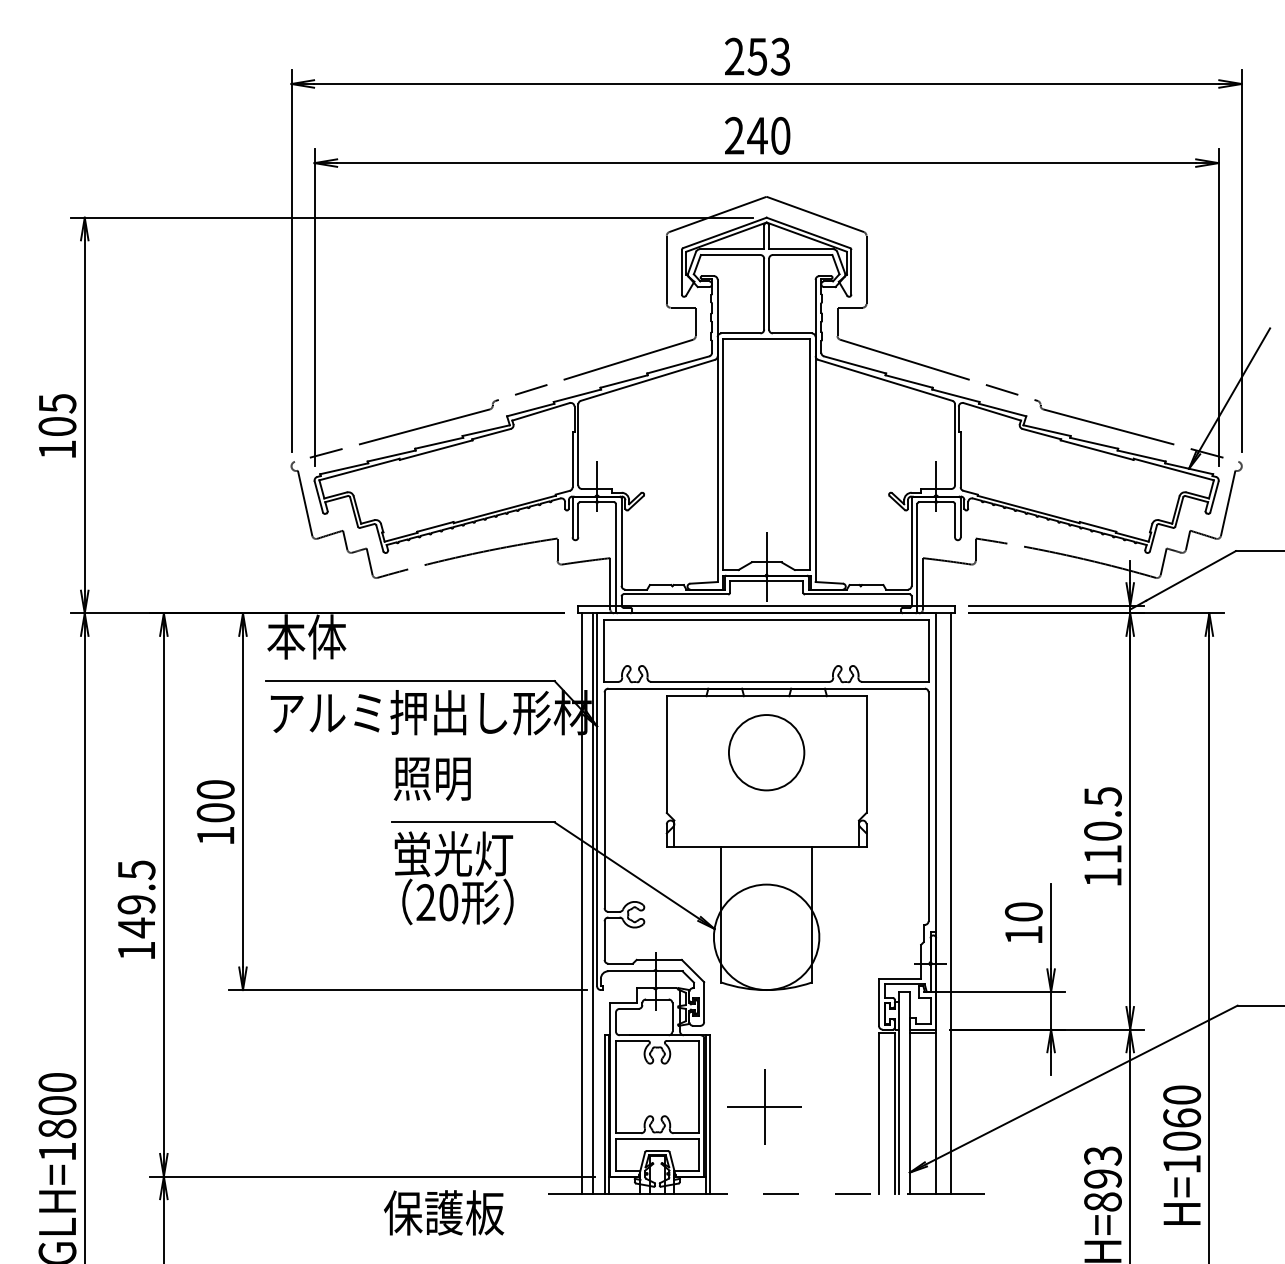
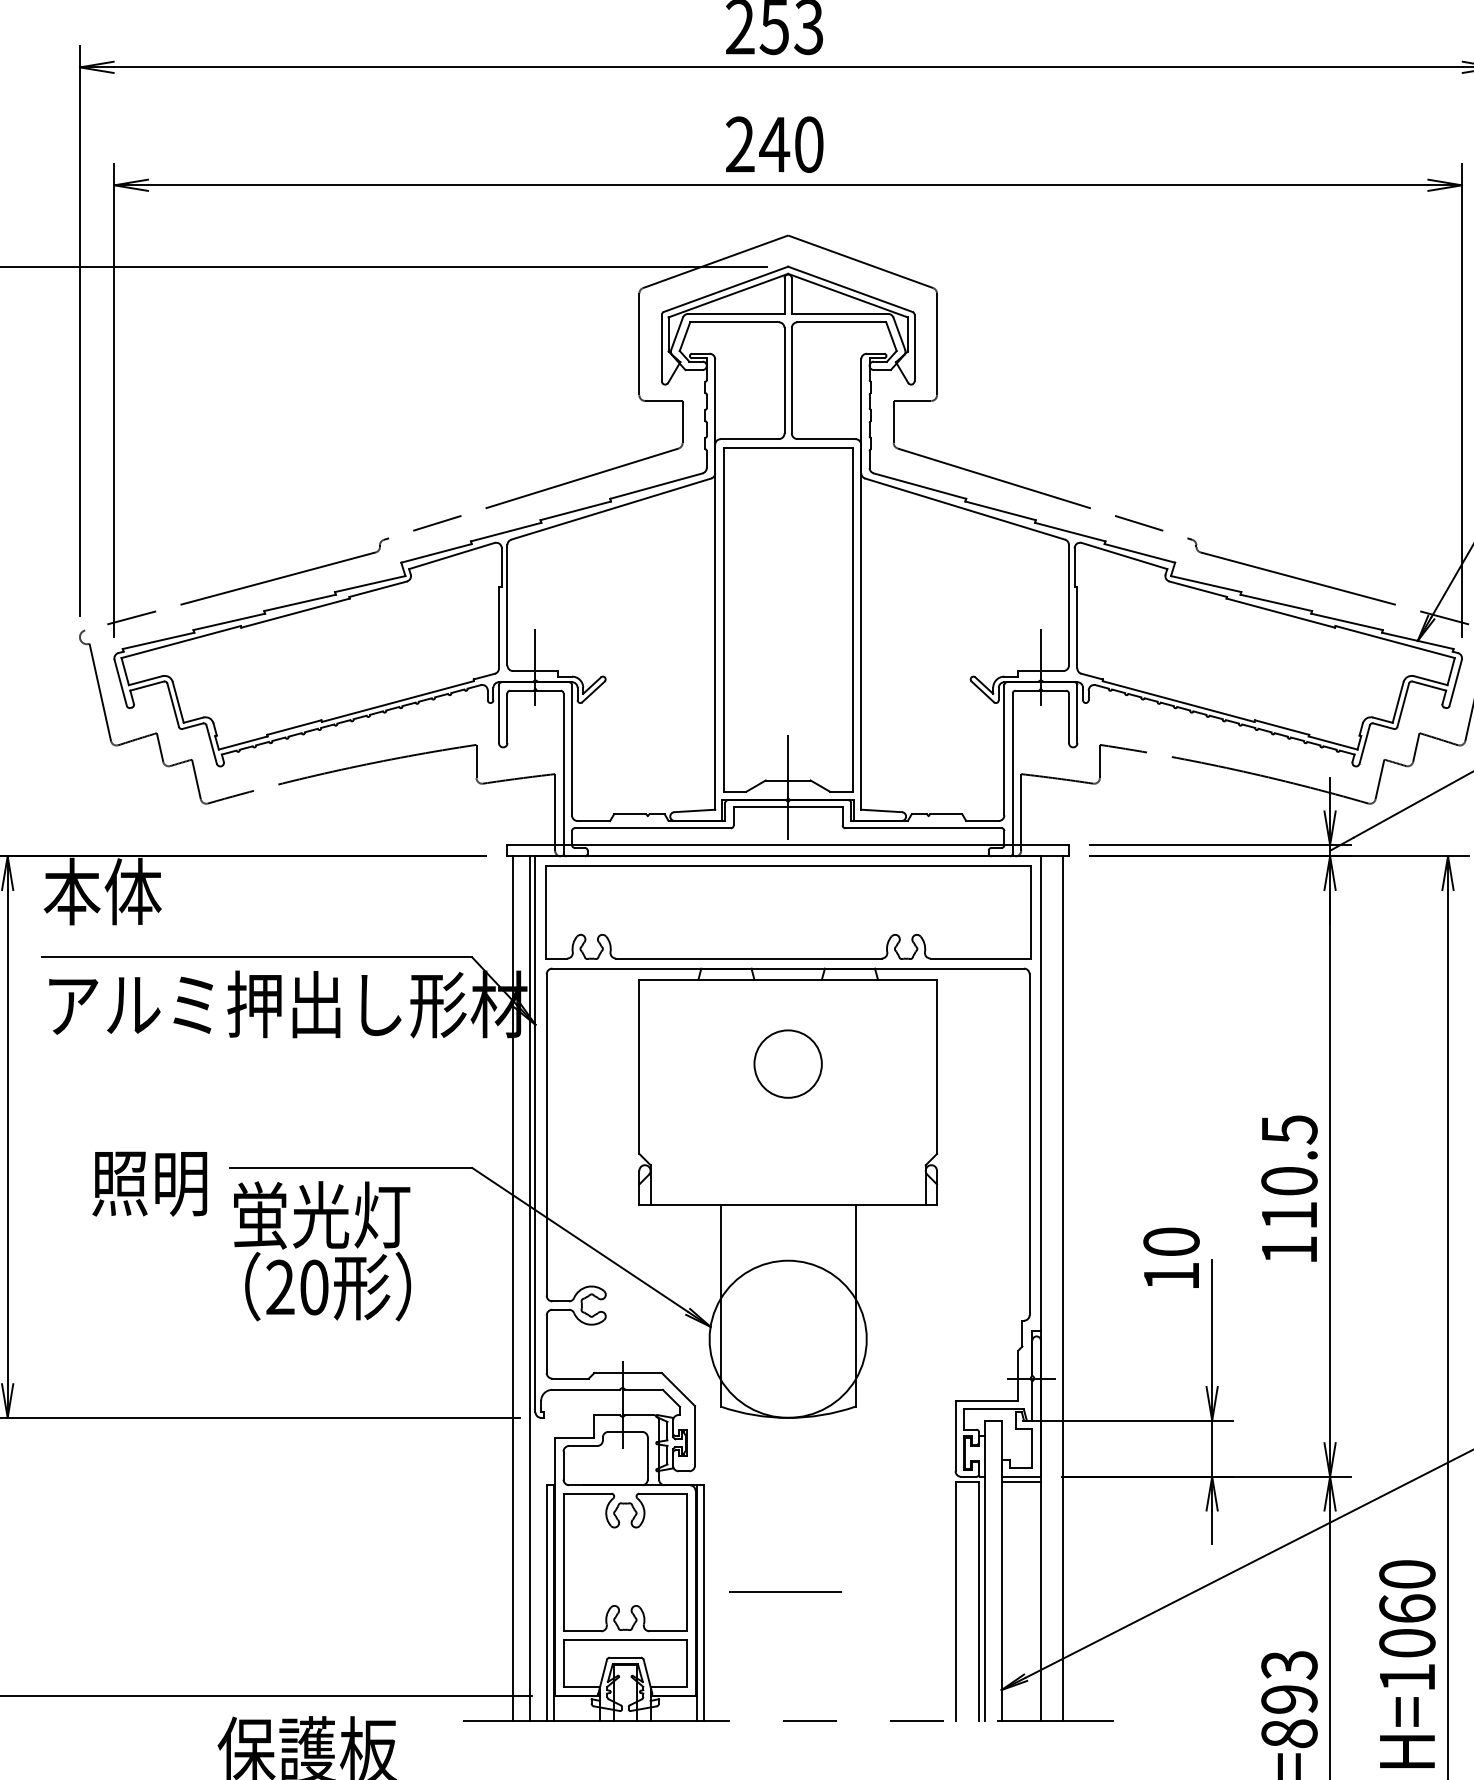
circle: (766, 752) -> (787, 1063), size x0.6
text: (431, 778) -> (148, 1183), moved
text: (1023, 922) -> (1171, 1257), moved
line: (764, 1106) -> (784, 1591), removed

